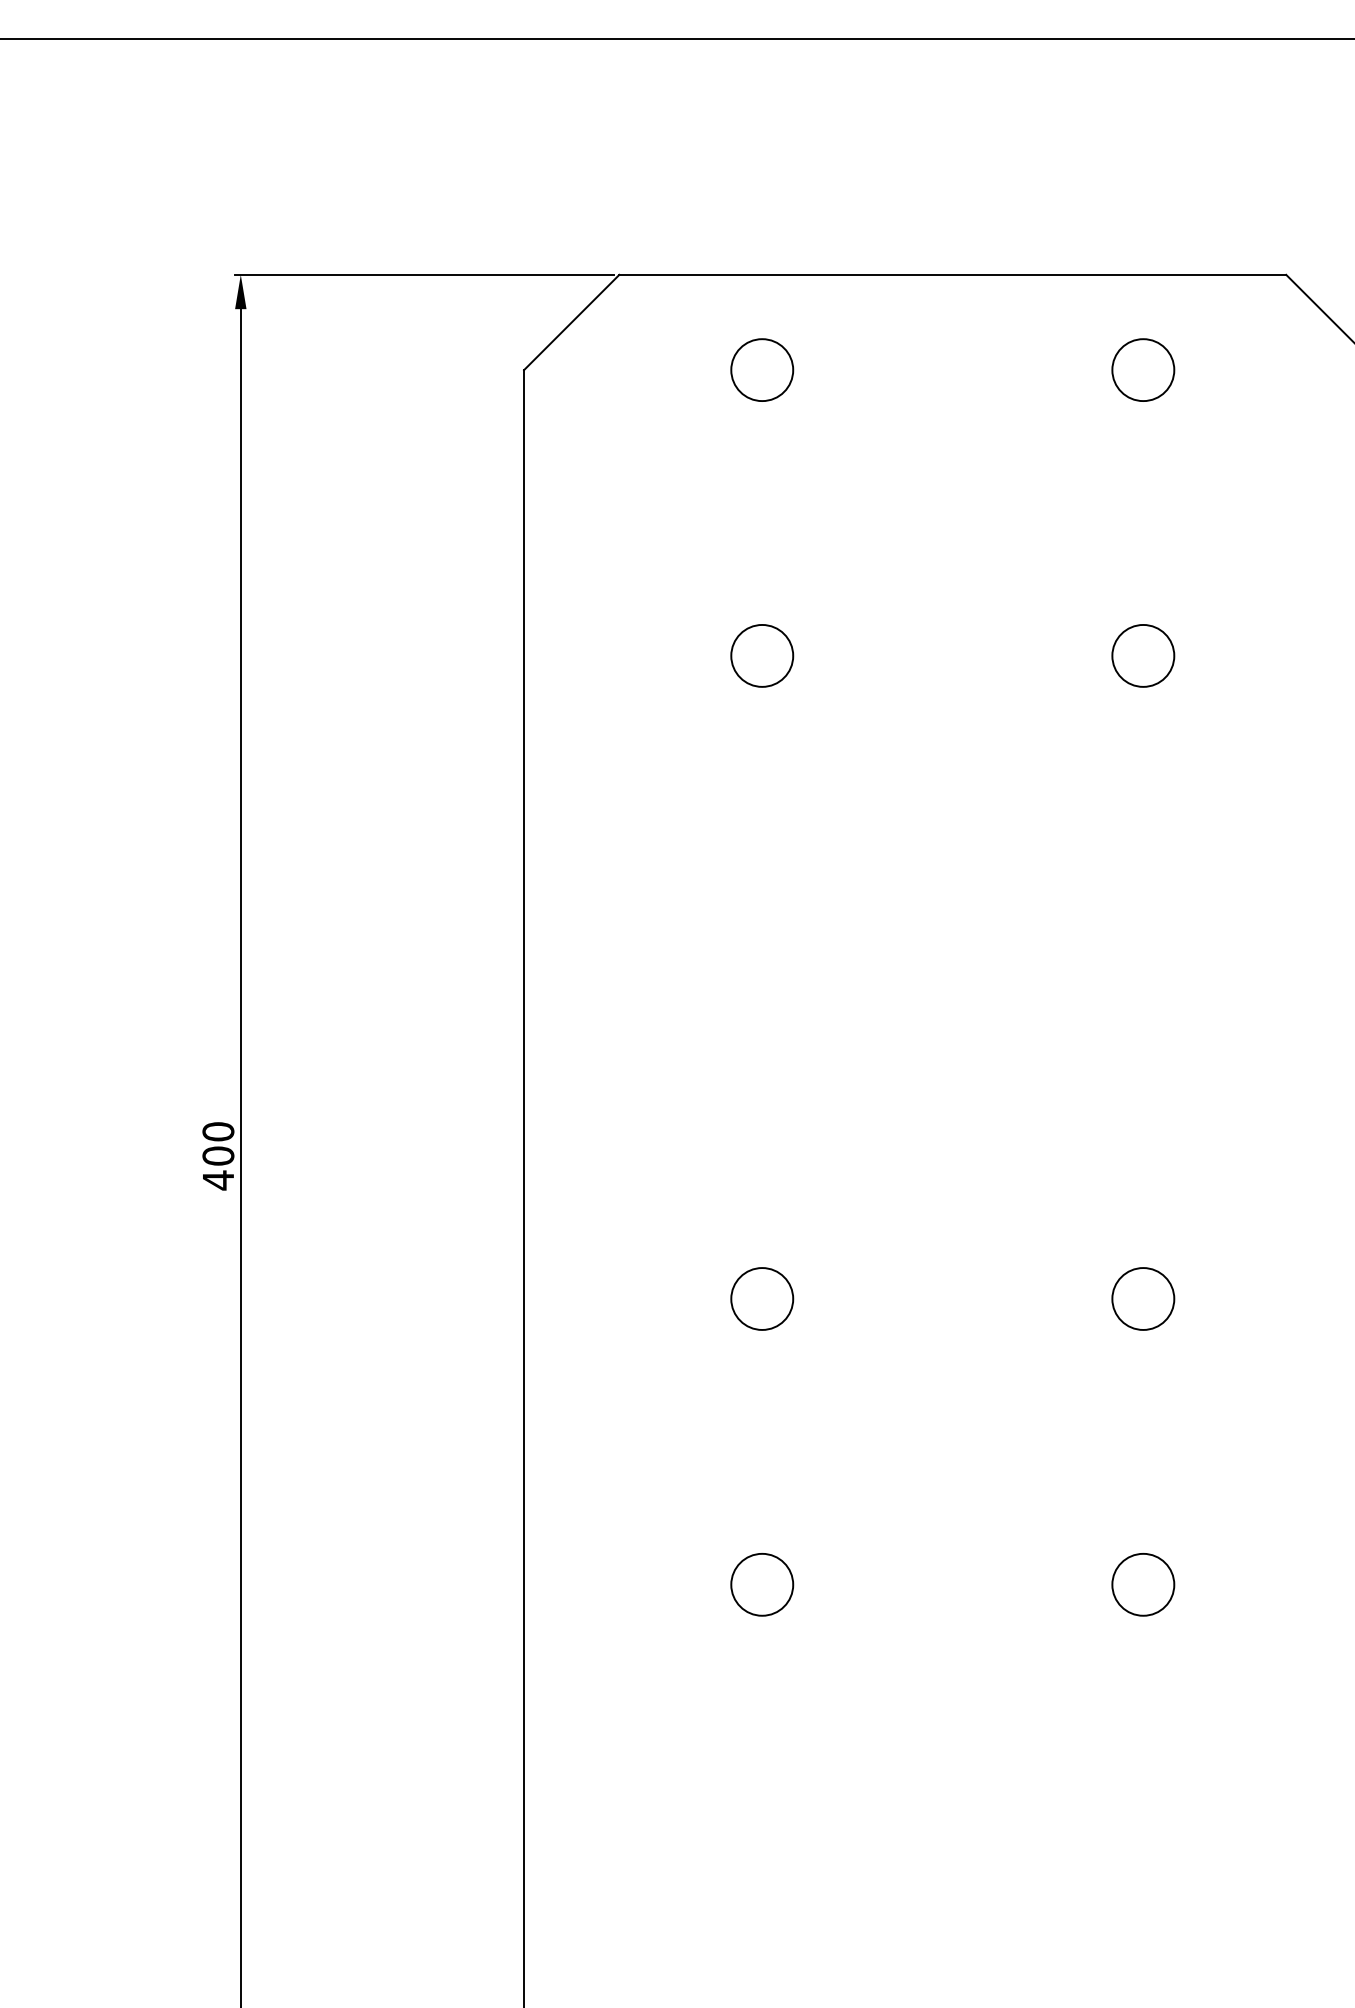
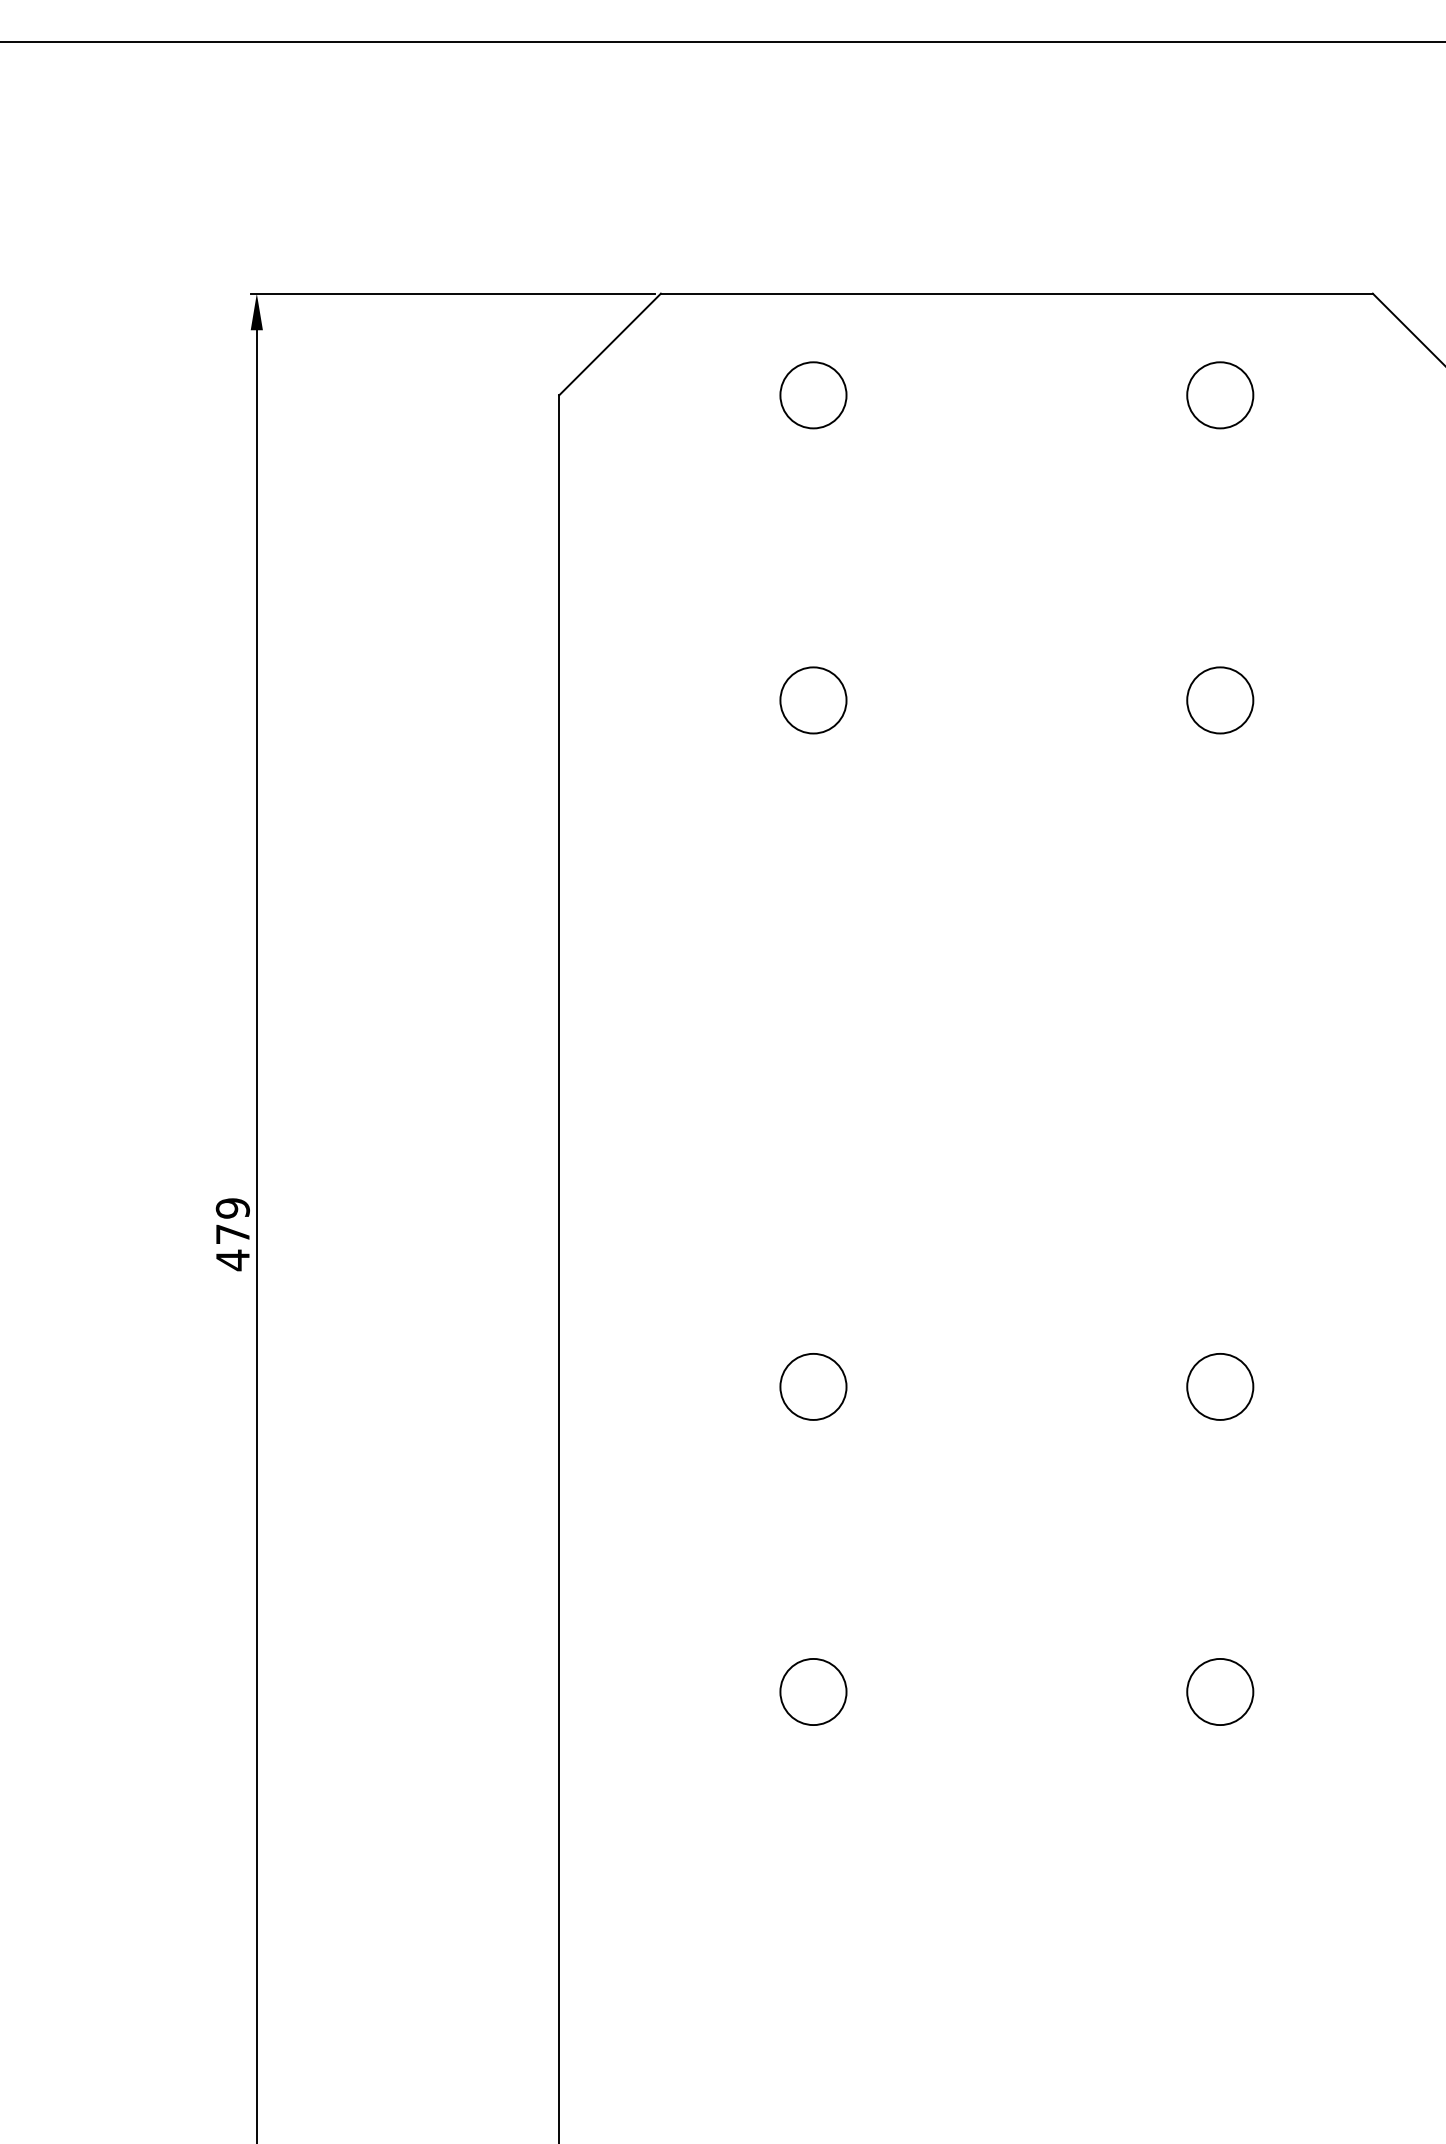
text: (218, 1143) -> (233, 1220), 400 -> 479

